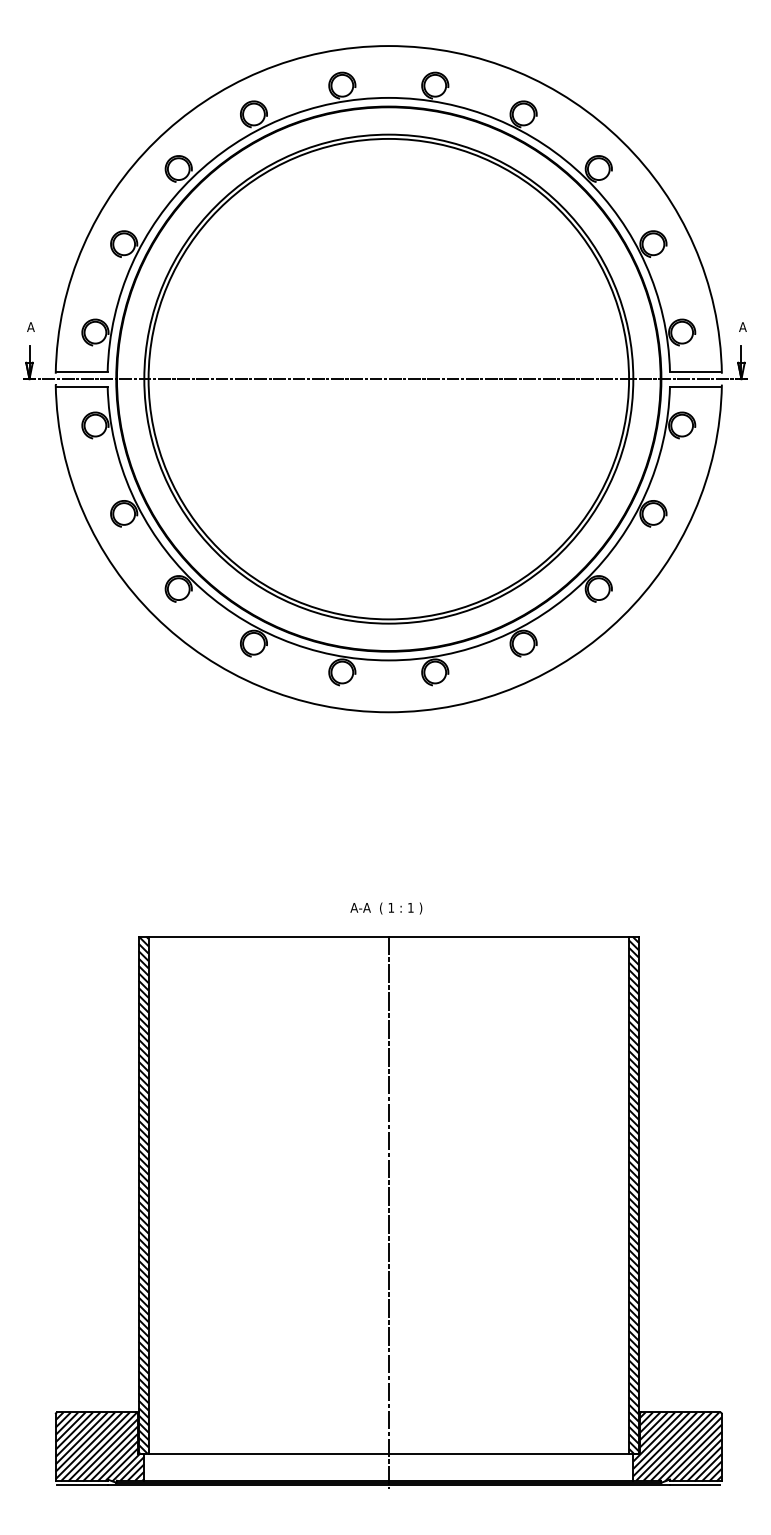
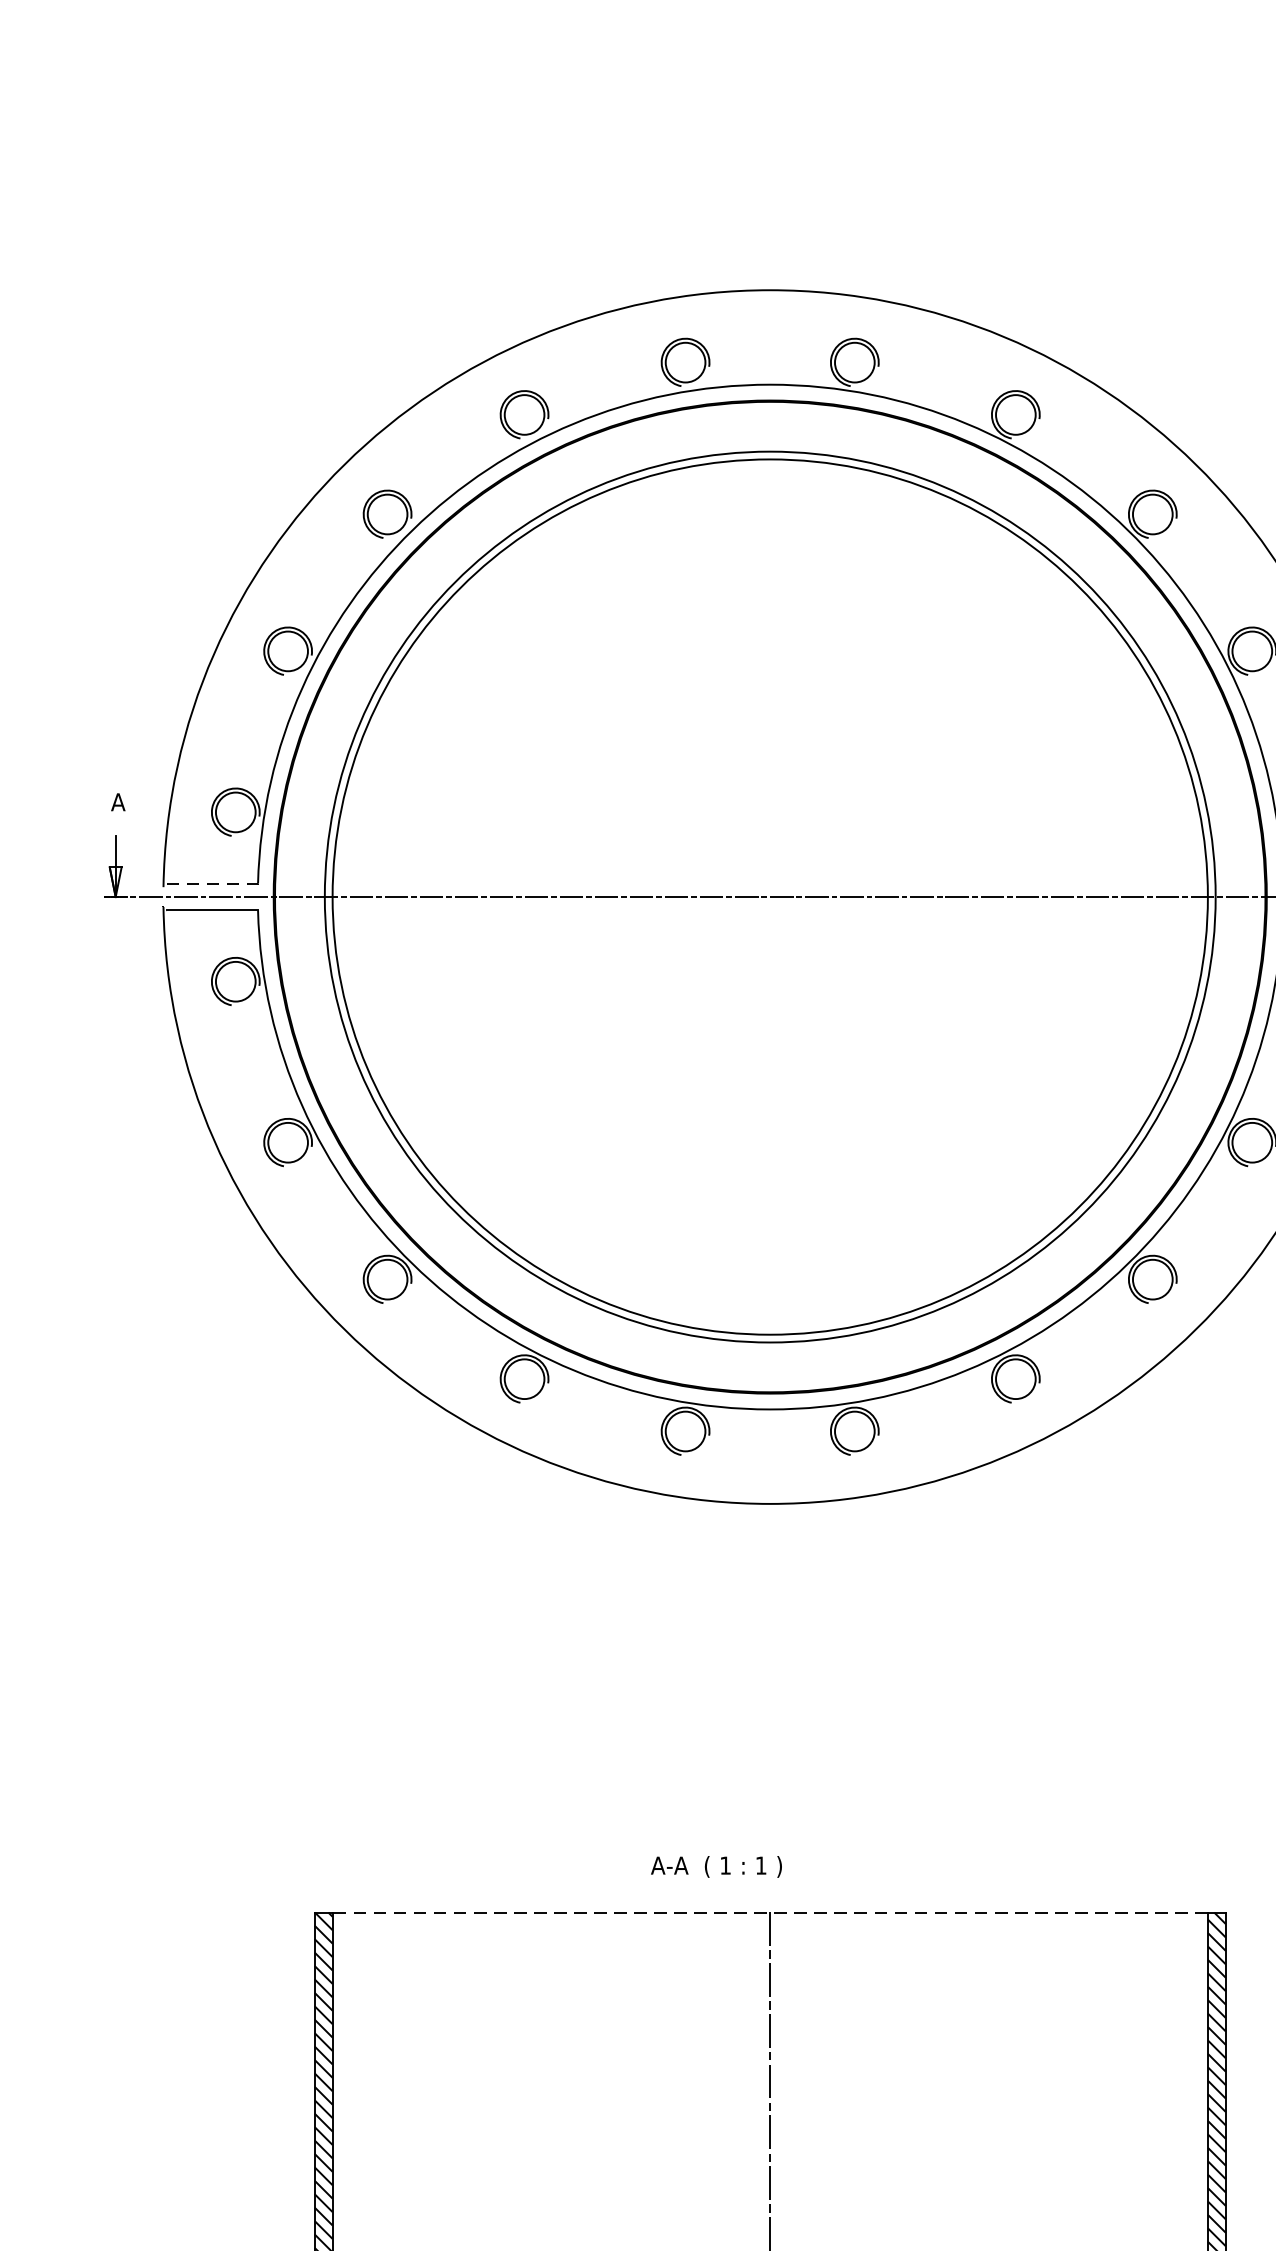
line: (83, 371) -> (214, 883), solid -> dashed
text: (386, 908) -> (716, 1866), moved
line: (388, 936) -> (769, 1912), solid -> dashed

